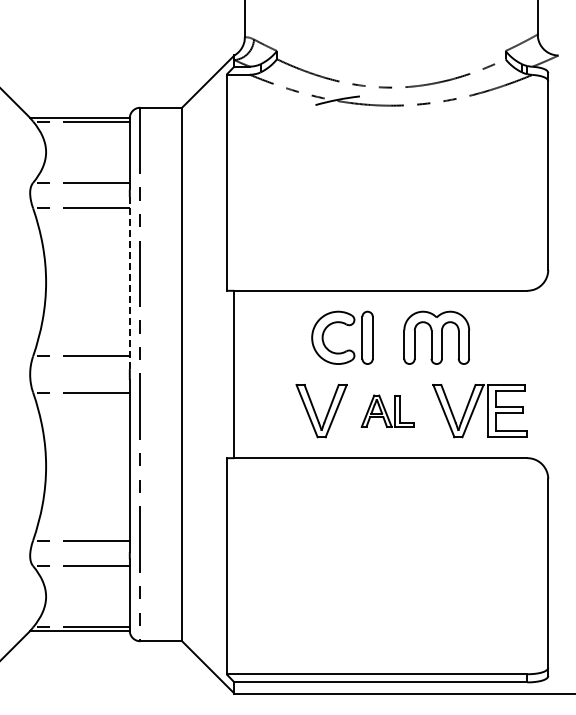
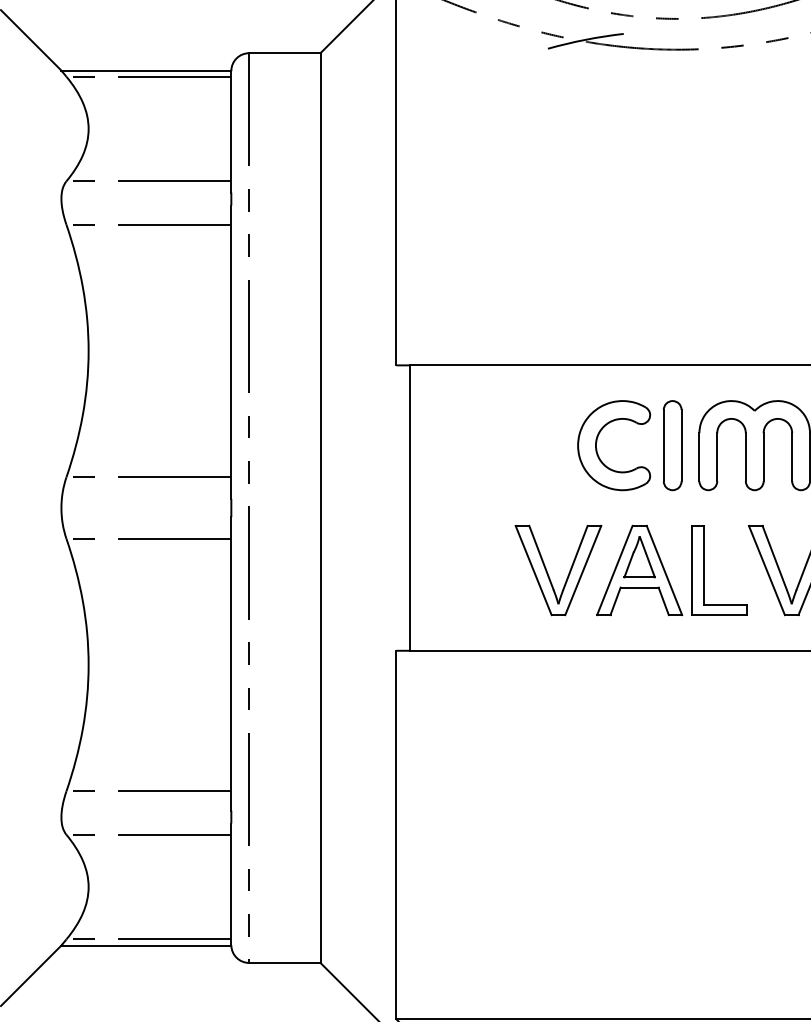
line: (129, 283) -> (230, 352), dashed -> solid
part: (346, 325) -> (636, 424), moved
part: (387, 411) -> (670, 571), size x1.67

